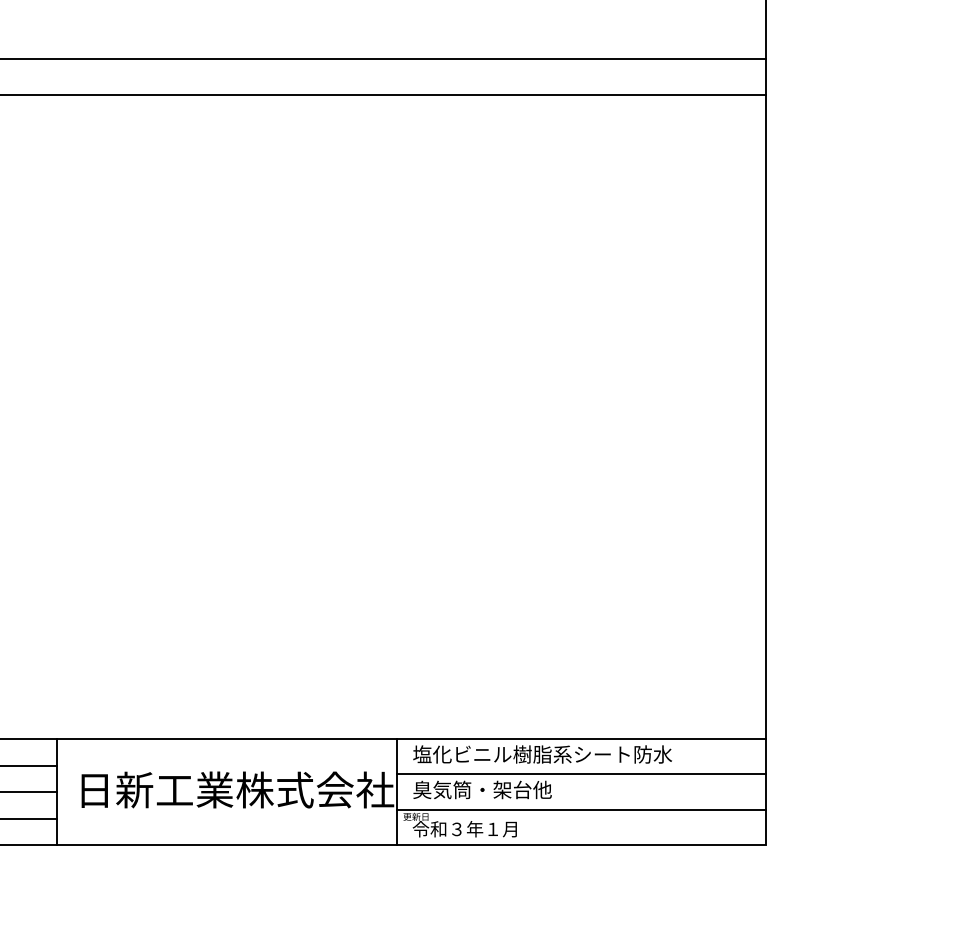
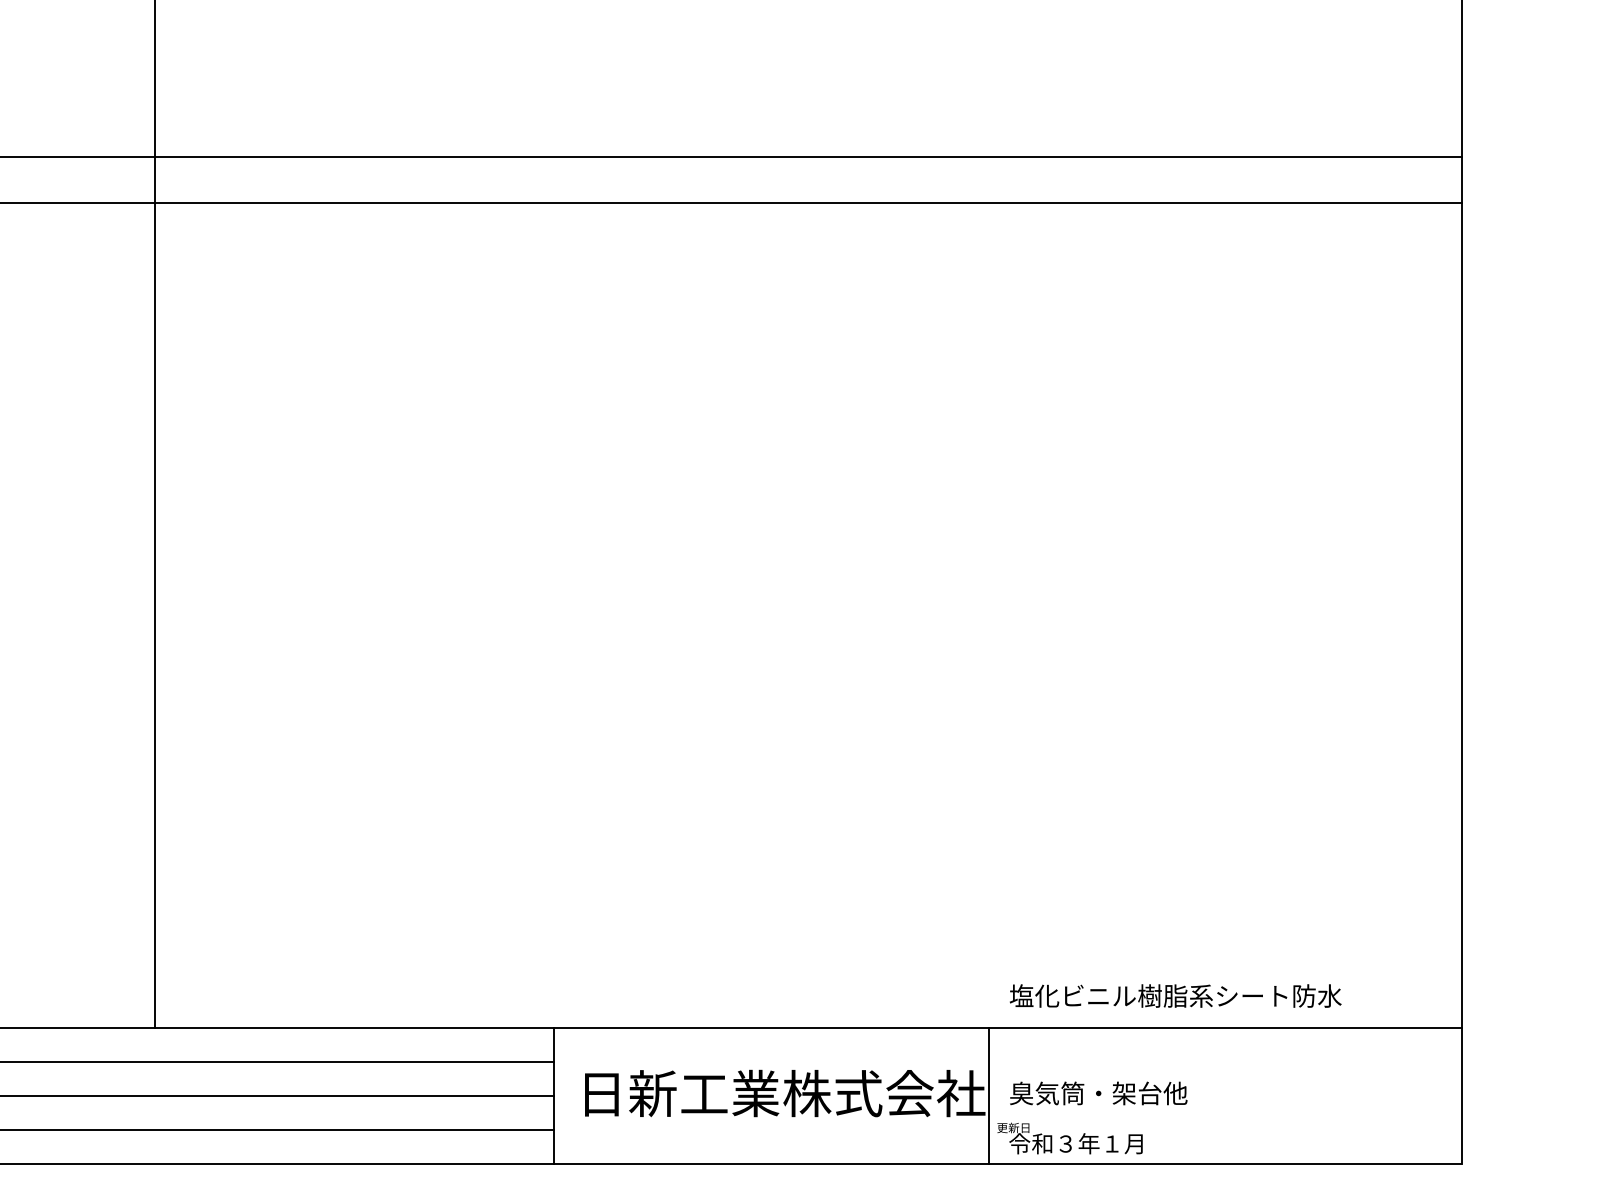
text: (542, 754) -> (1175, 995), moved
line: (581, 774) -> (1225, 1073), removed
line: (581, 810) -> (1225, 1119), removed

